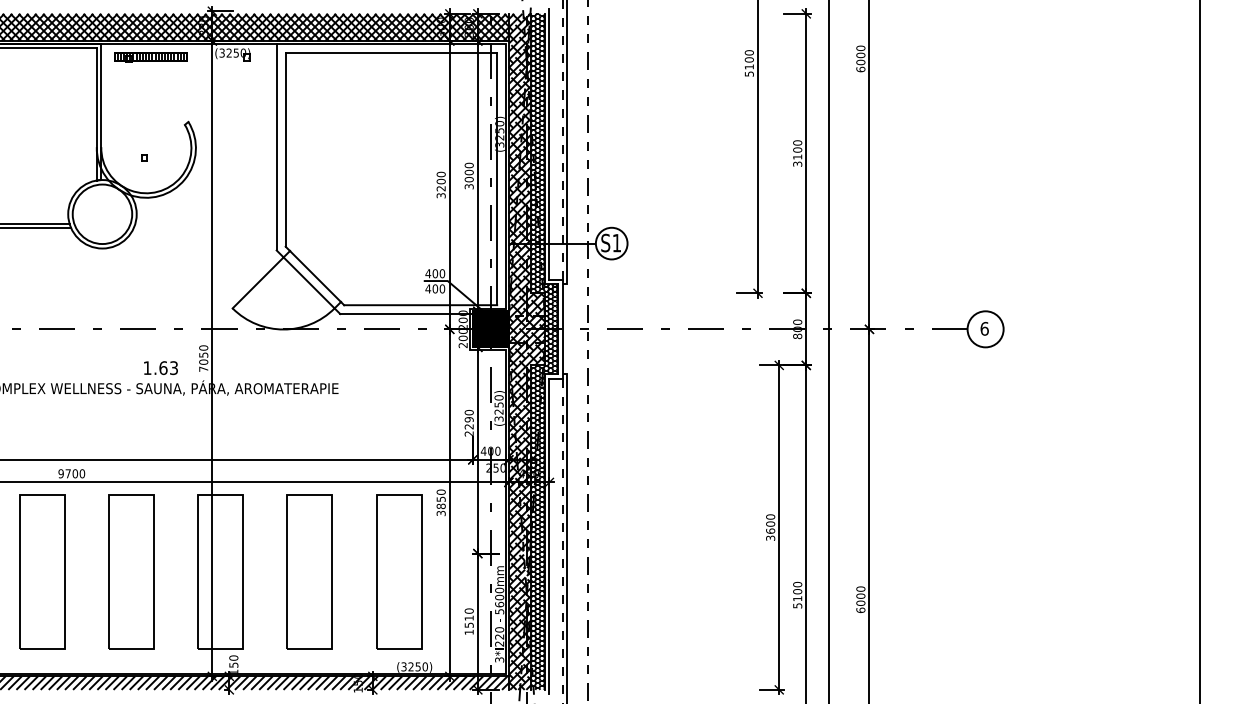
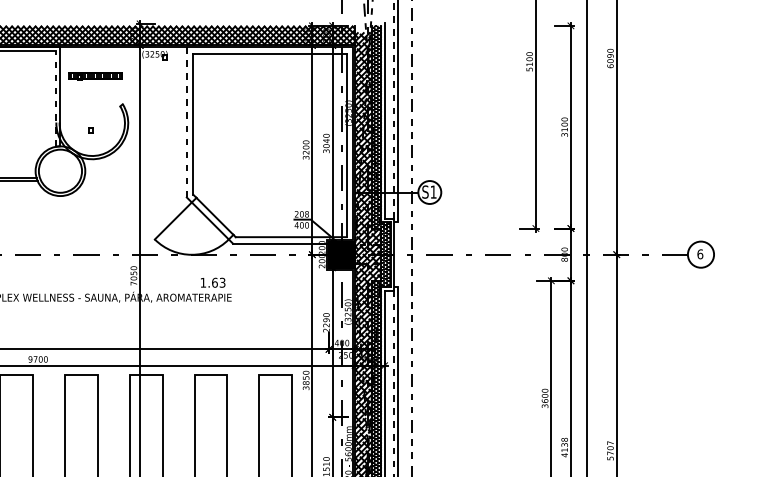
hatch: (519, 17) -> (362, 28), removed
text: (860, 55) -> (610, 56), 6000 -> 6090
part: (150, 57) -> (95, 76), moved
line: (96, 113) -> (56, 98), solid -> dashed
line: (276, 146) -> (186, 122), solid -> dashed
text: (468, 172) -> (325, 140), 3000 -> 3040
text: (435, 273) -> (302, 214), 400 -> 208
text: (160, 368) -> (212, 283), moved
text: (797, 594) -> (564, 446), 5100 -> 4138
text: (860, 599) -> (610, 450), 6000 -> 5707

